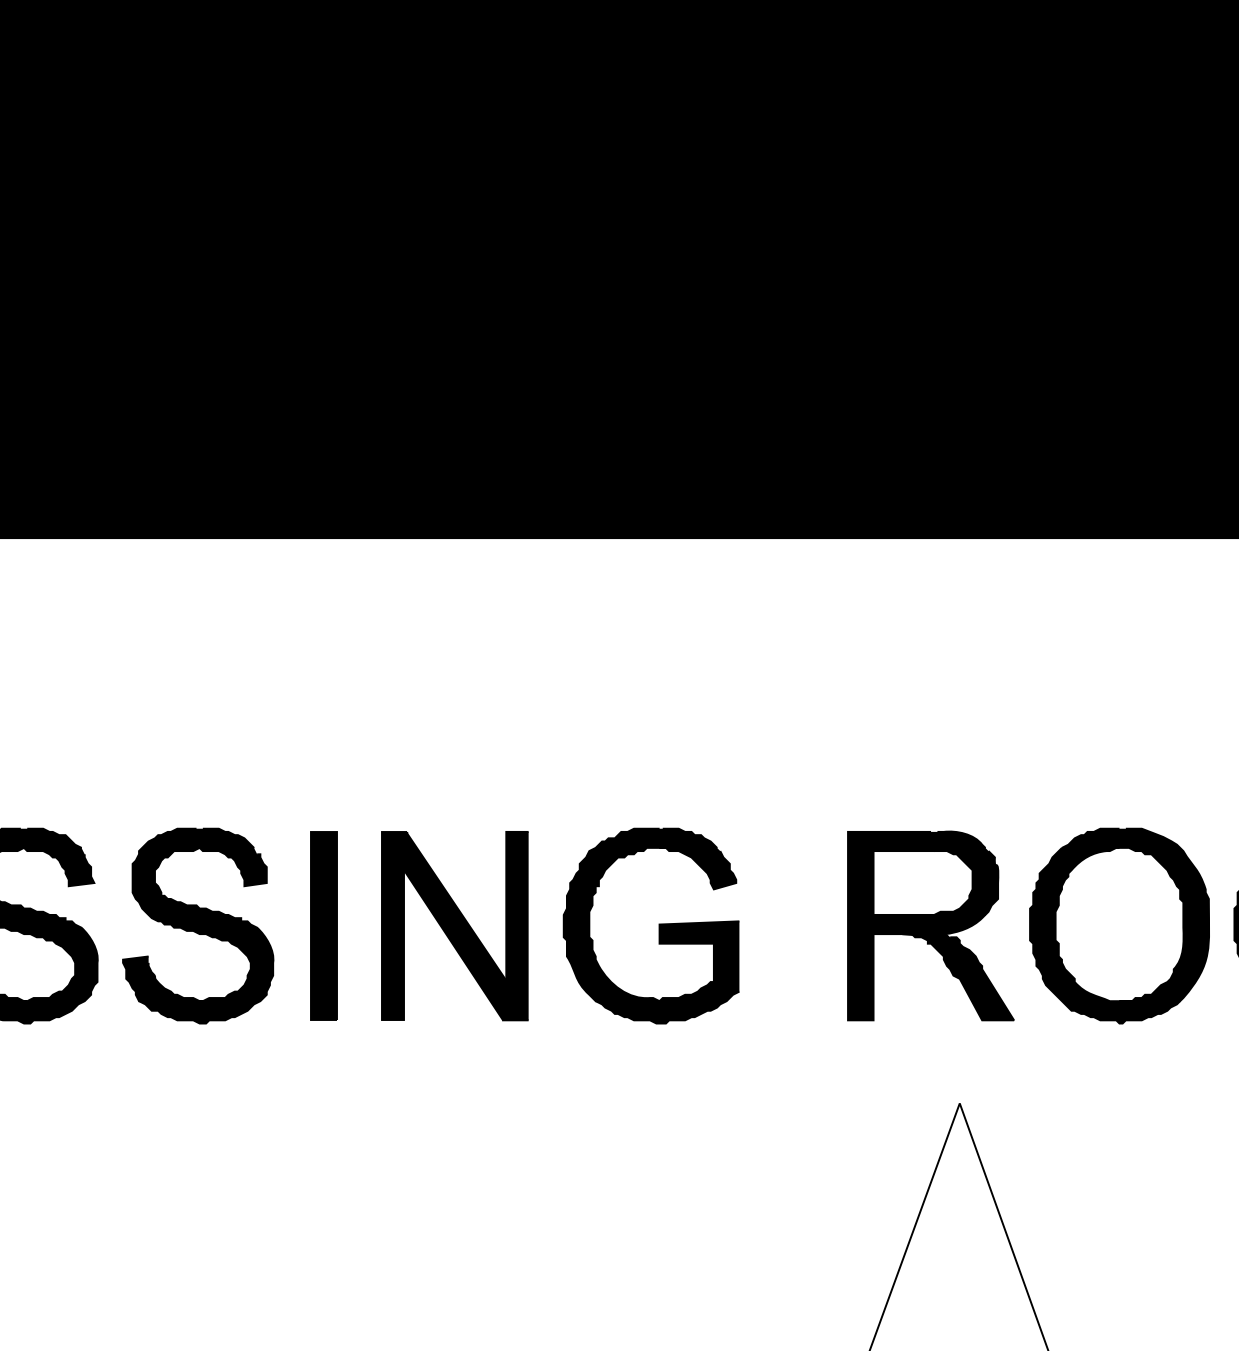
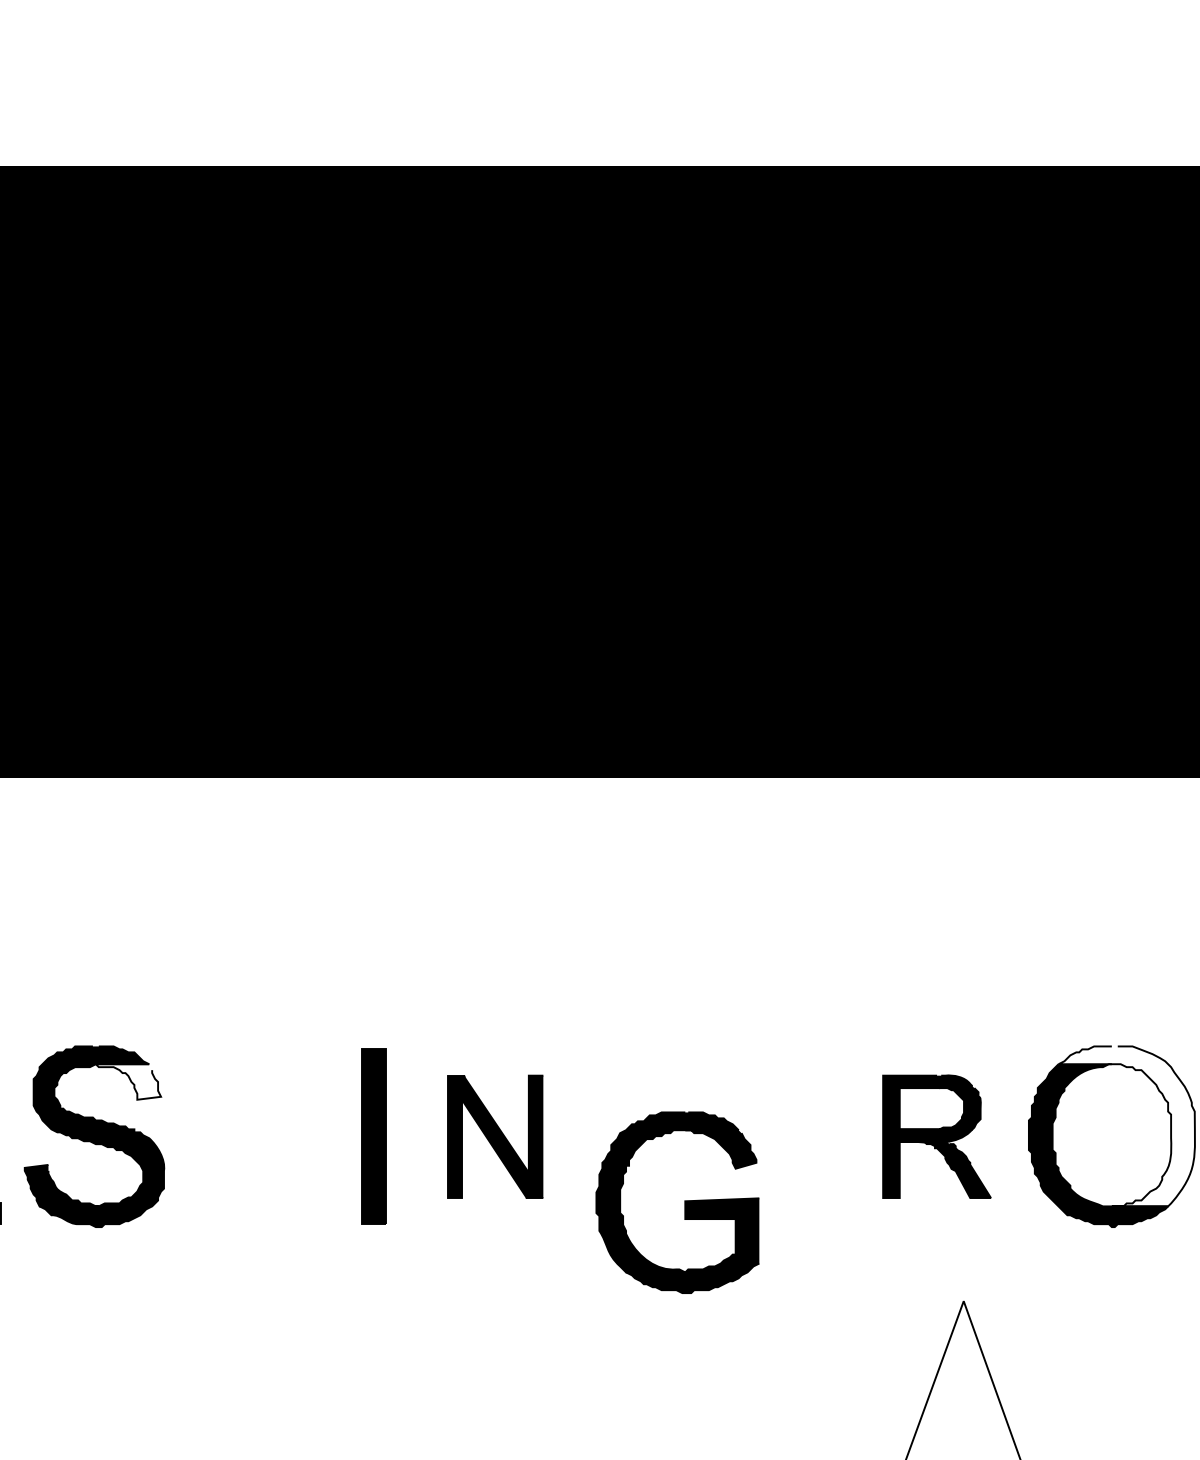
fill: (59, 866) -> (128, 1081), removed
fill: (1135, 915) -> (1126, 1126), removed
part: (198, 925) -> (257, 1136), removed
part: (454, 925) -> (495, 1136), size x0.7
part: (658, 925) -> (684, 1202), moved
part: (930, 925) -> (936, 1136), size x0.7

